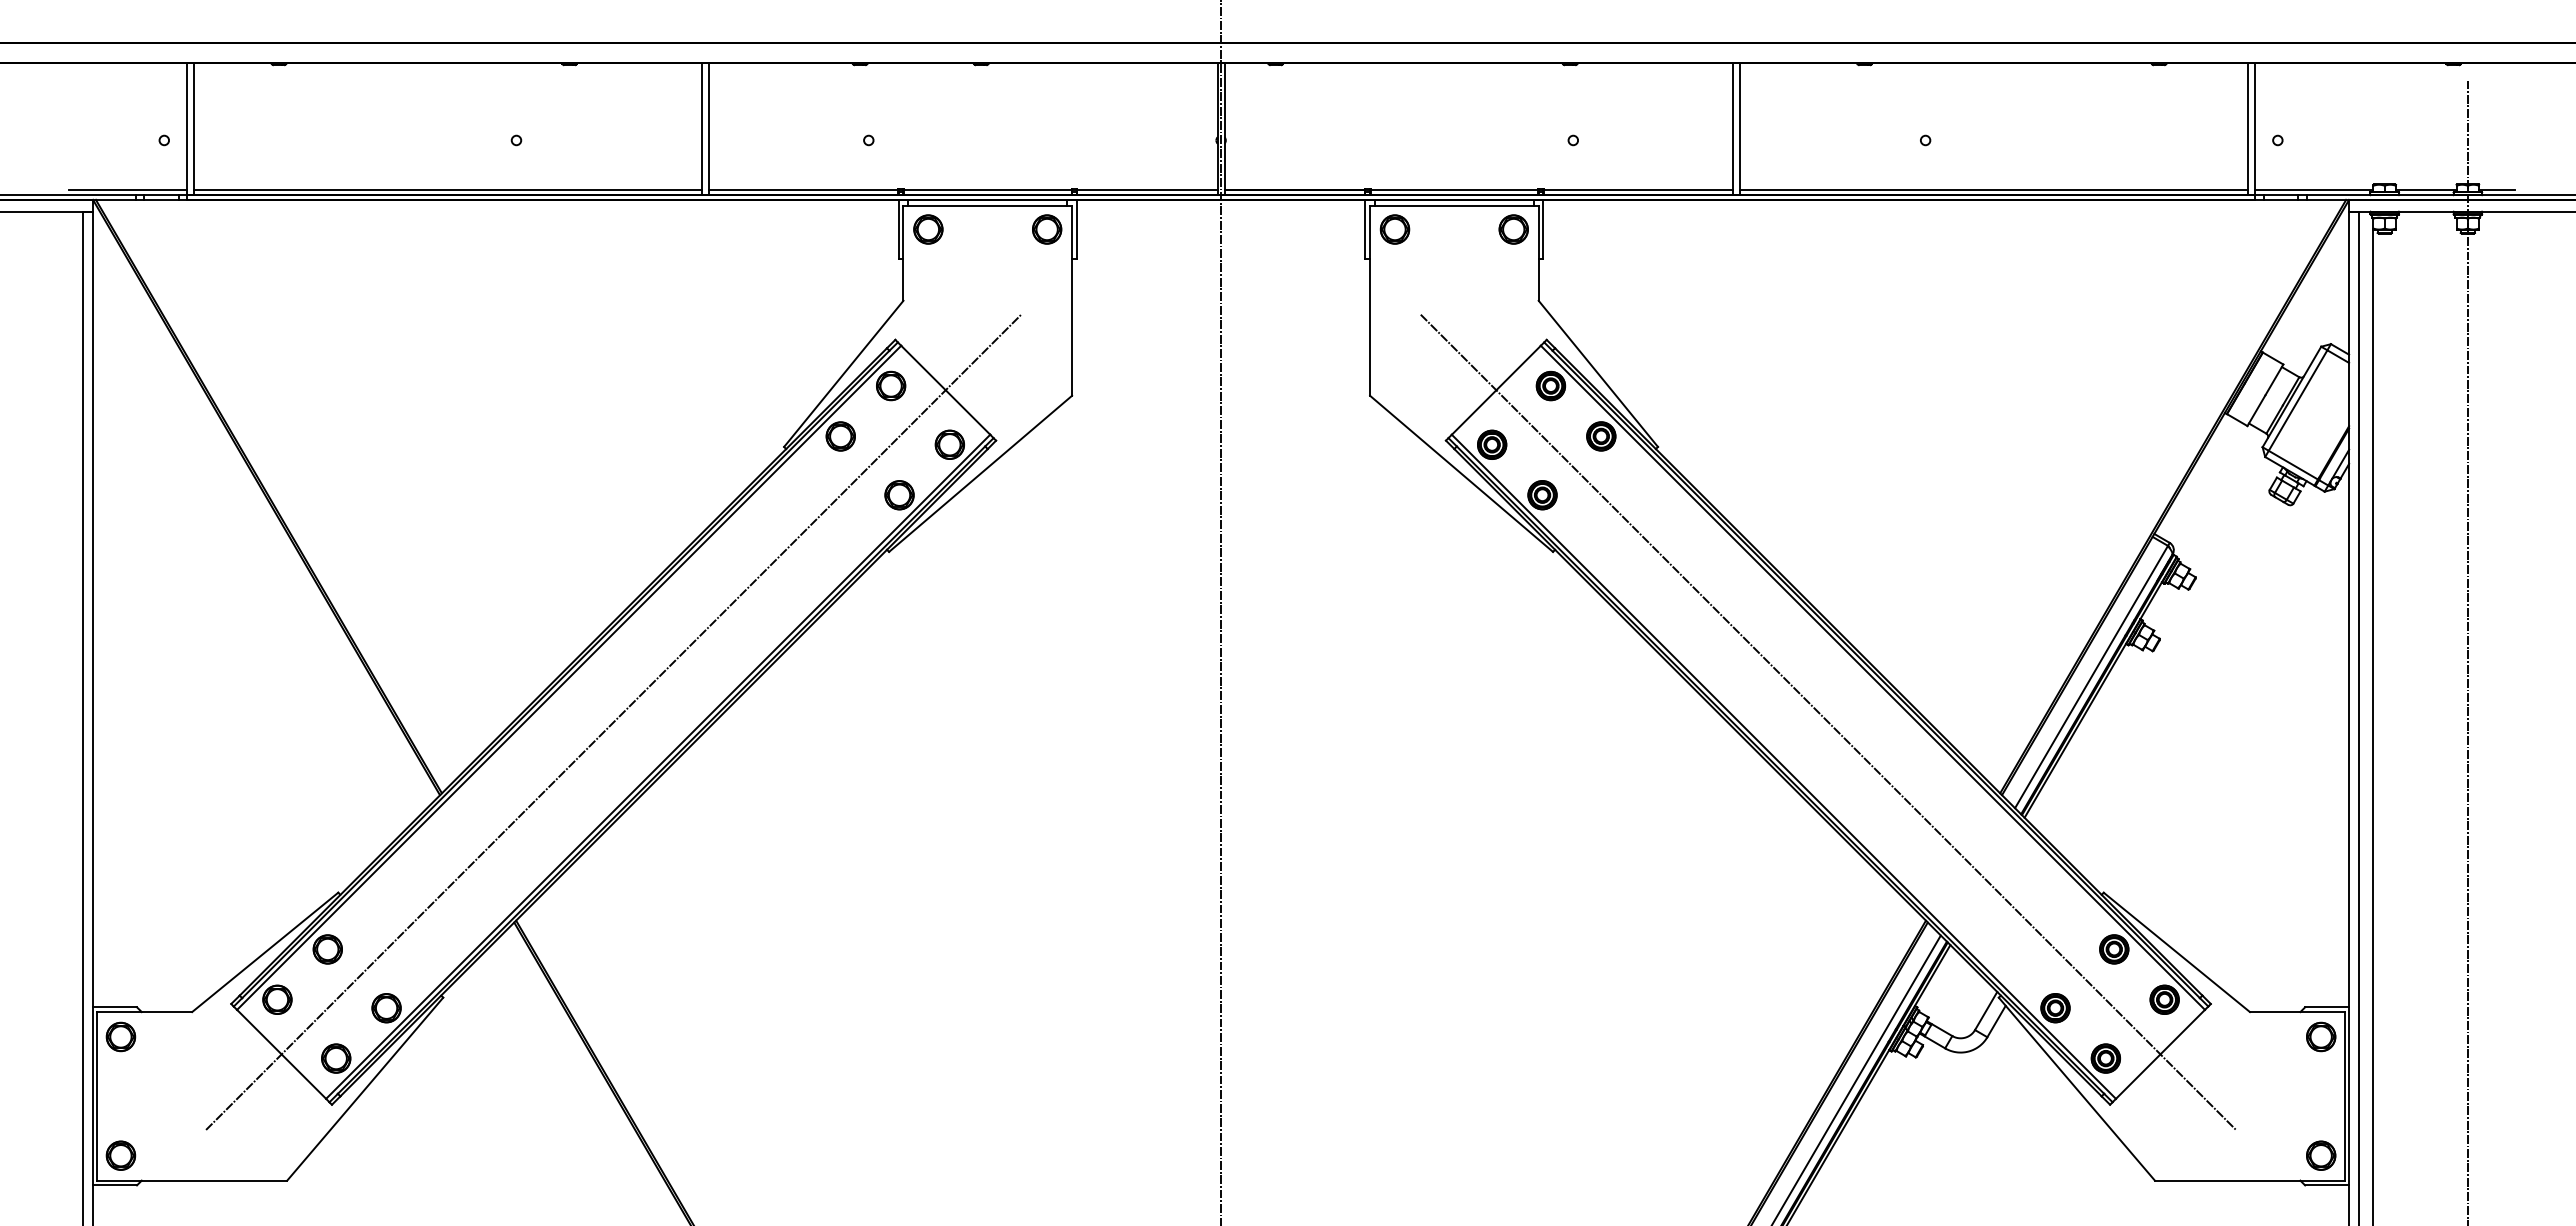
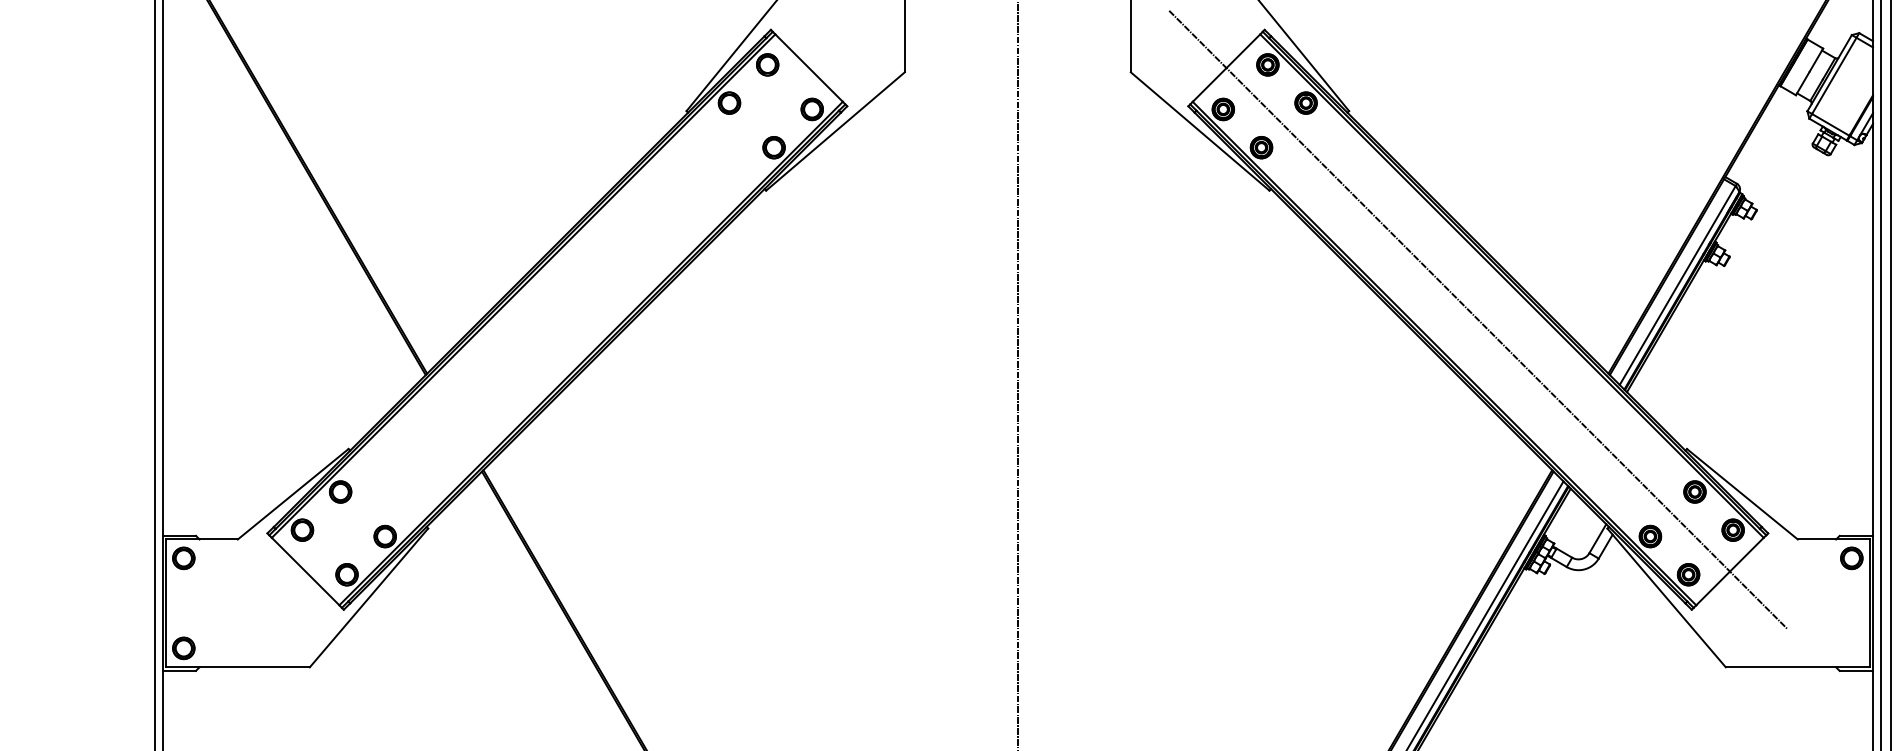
line: (613, 721) -> (557, 319), removed
part: (2321, 1155) -> (1852, 648), removed

